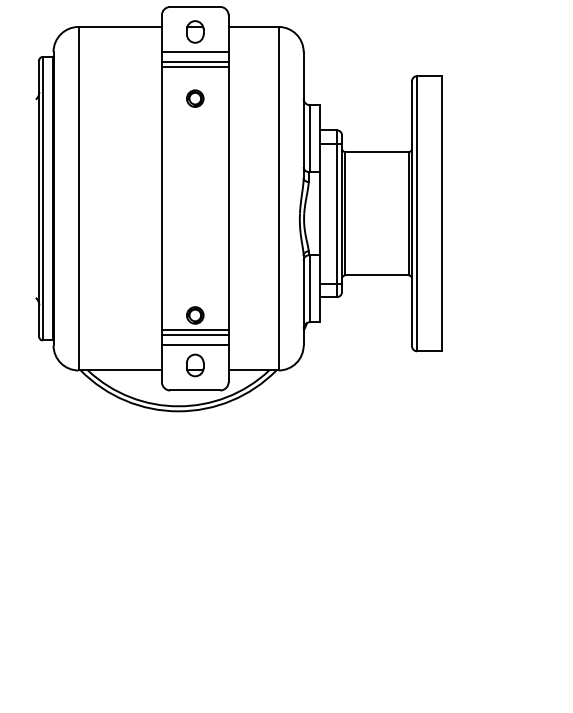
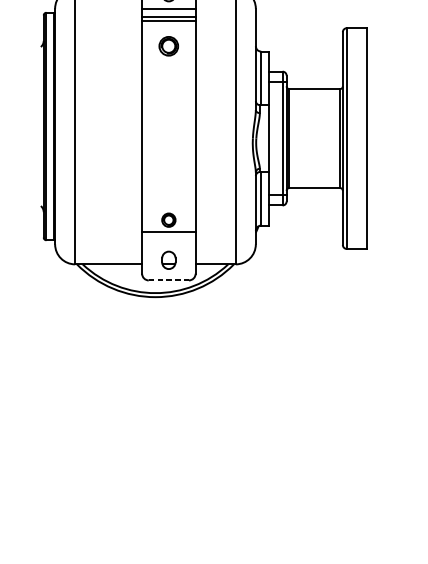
part: (195, 98) -> (169, 46), size x1.4
line: (194, 335) -> (168, 236), removed
line: (194, 345) -> (168, 244), removed
line: (195, 390) -> (169, 280), solid -> dashed

